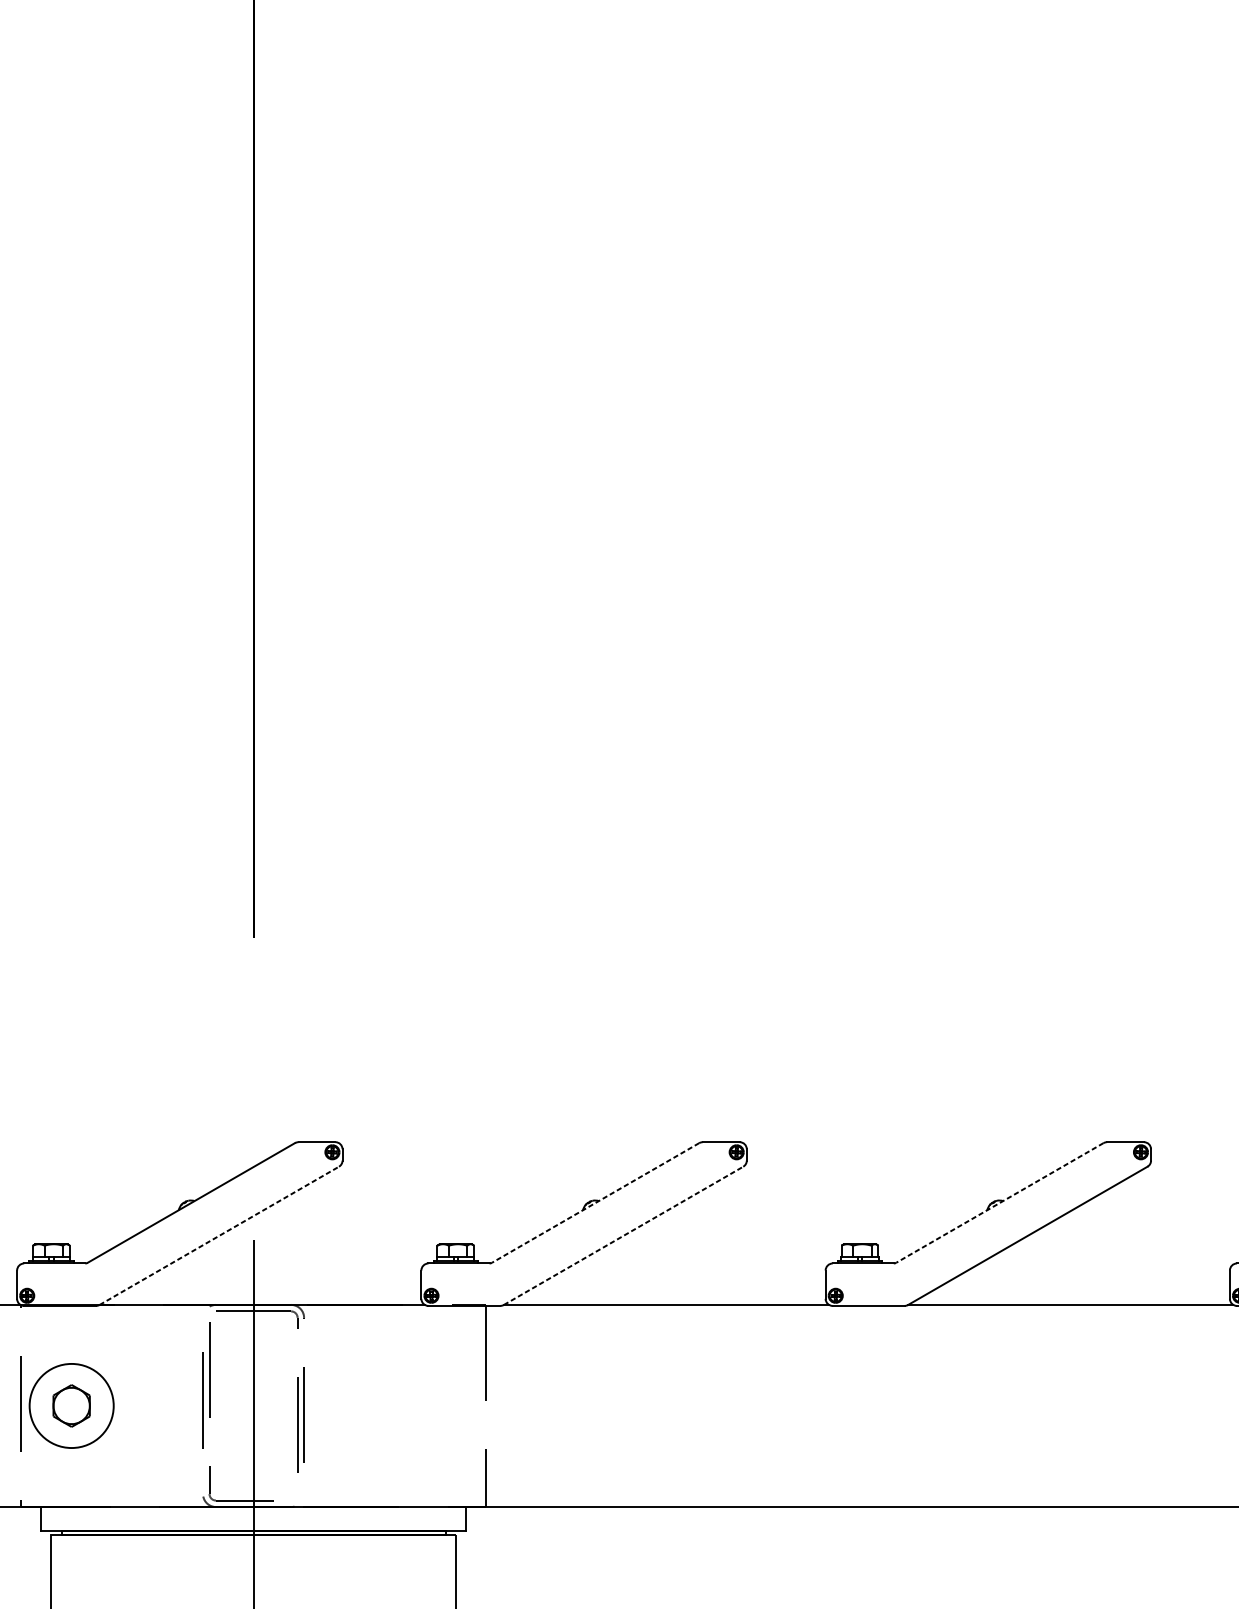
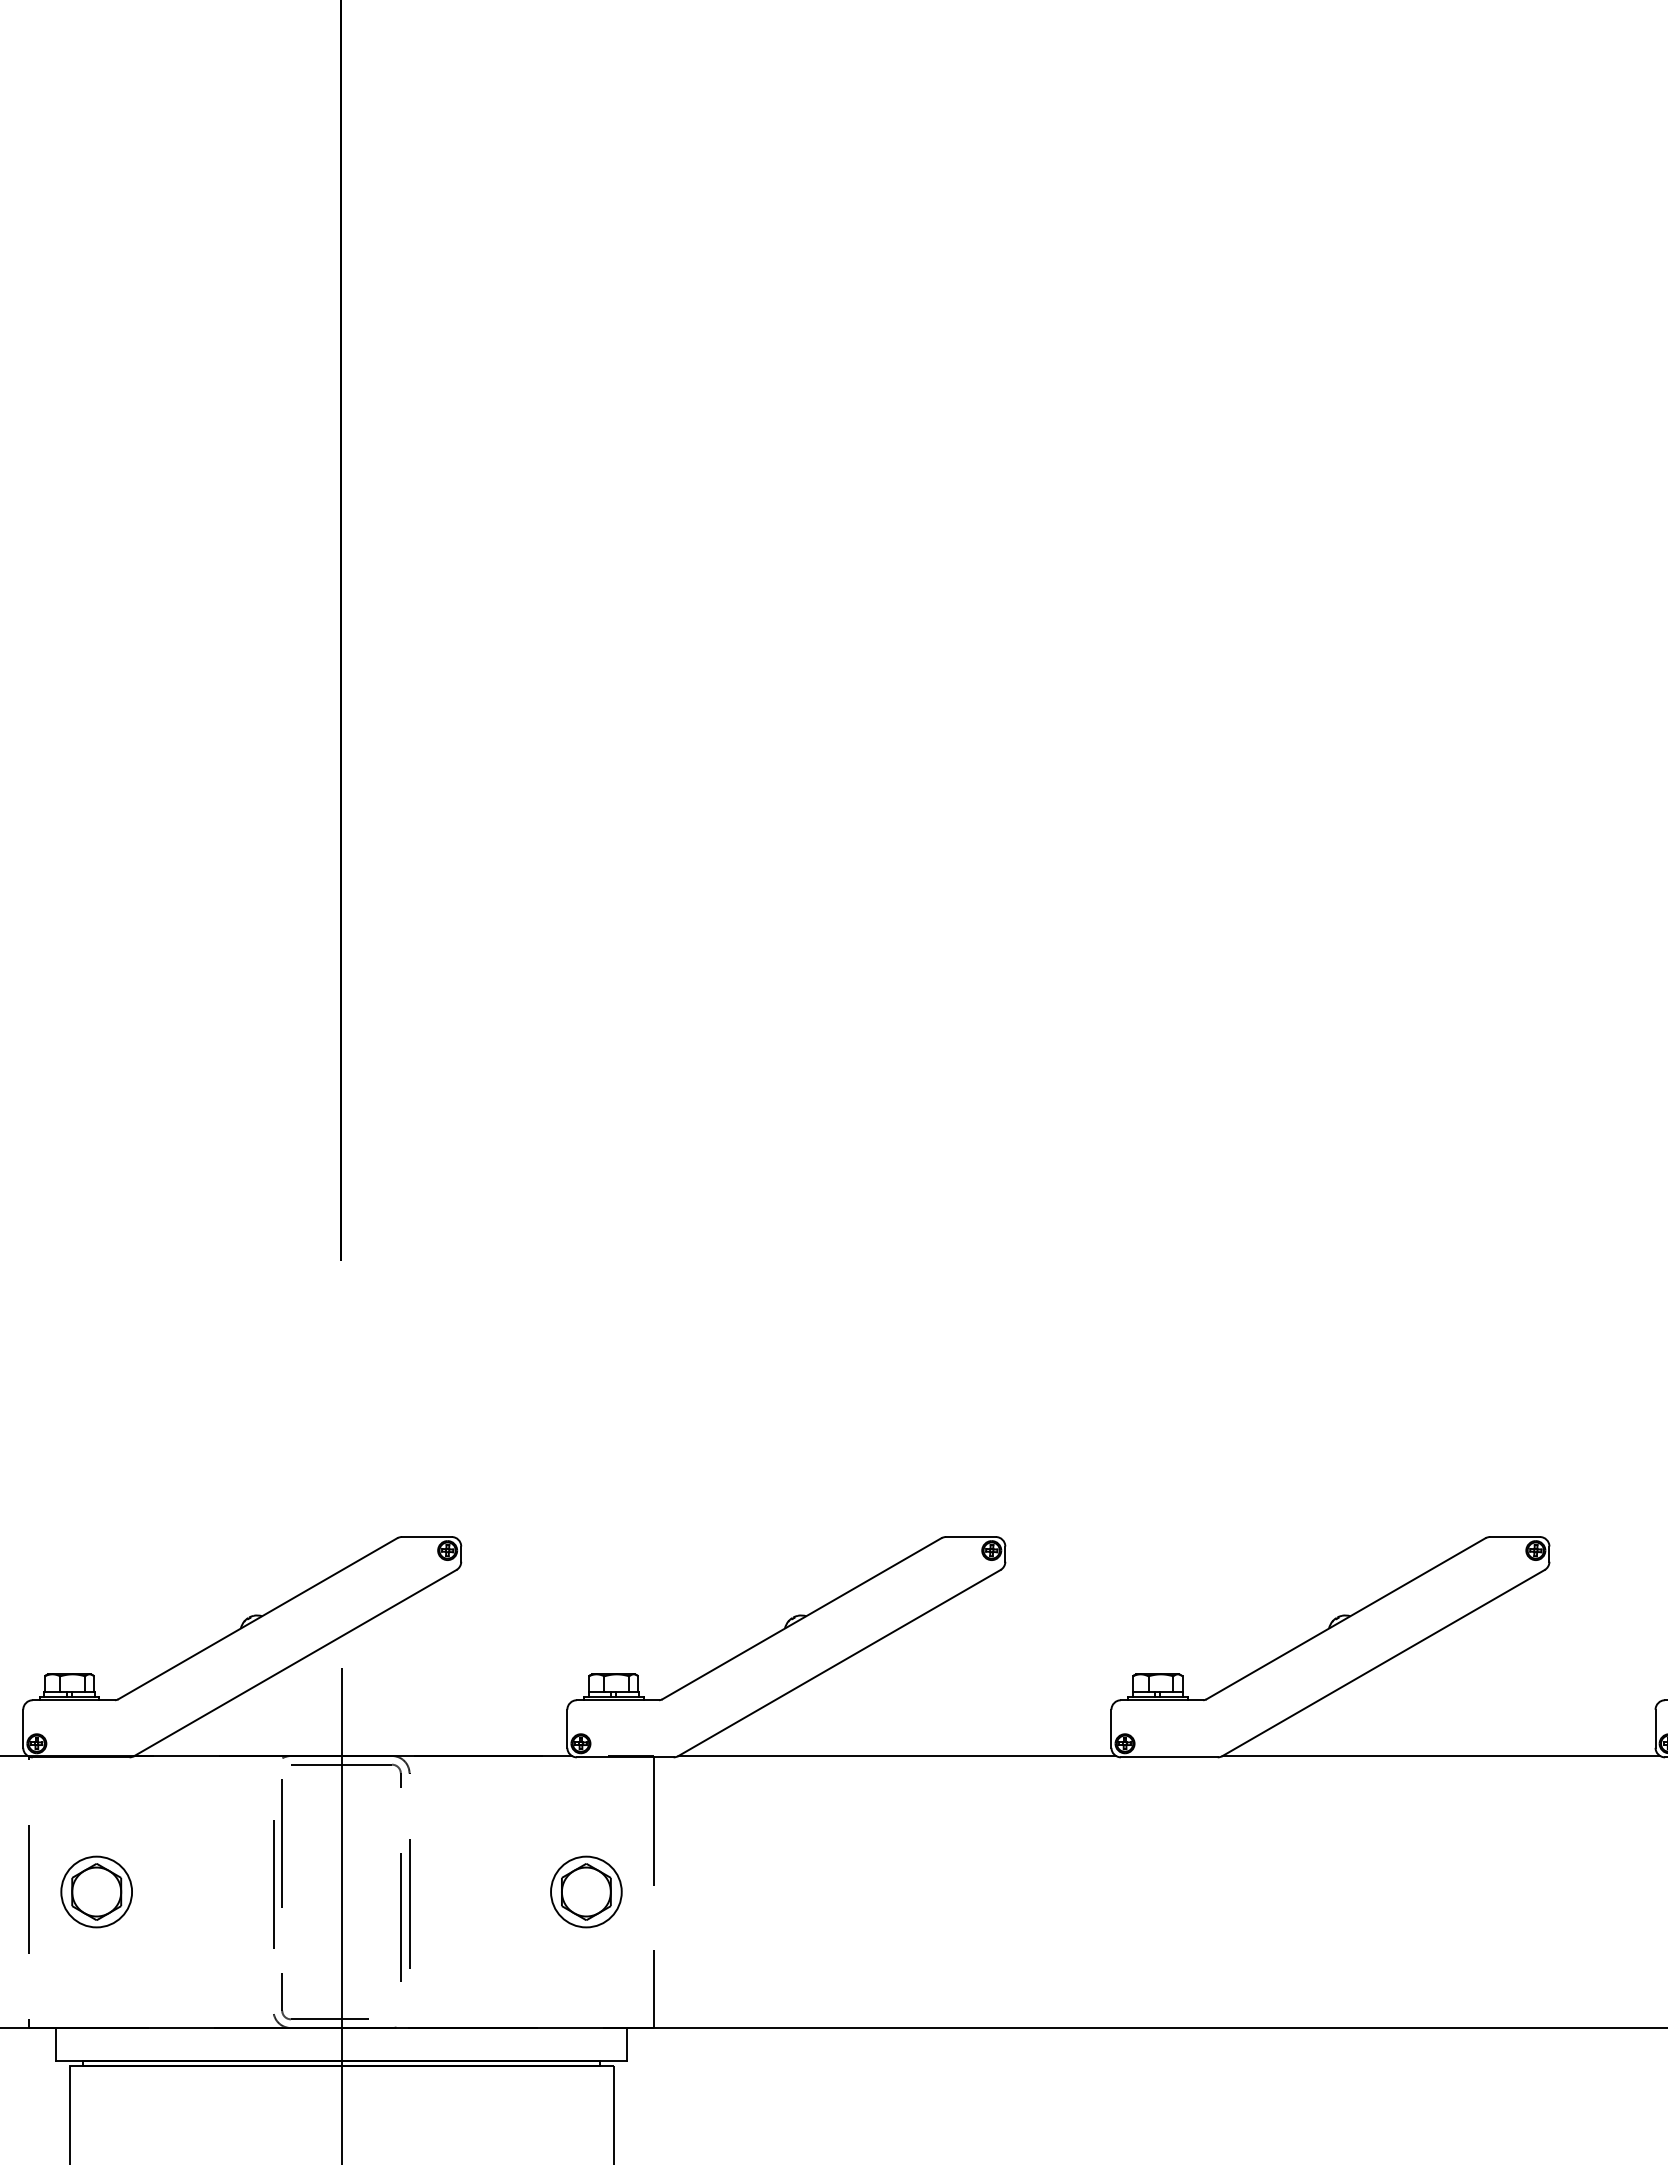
line: (595, 1203) -> (801, 1619), dashed -> solid
line: (999, 1203) -> (1345, 1619), dashed -> solid
line: (219, 1235) -> (295, 1662), dashed -> solid
line: (623, 1235) -> (839, 1662), dashed -> solid
circle: (71, 1405) -> (96, 1891), size x0.62
part: (435, 1405) -> (586, 1891), added

